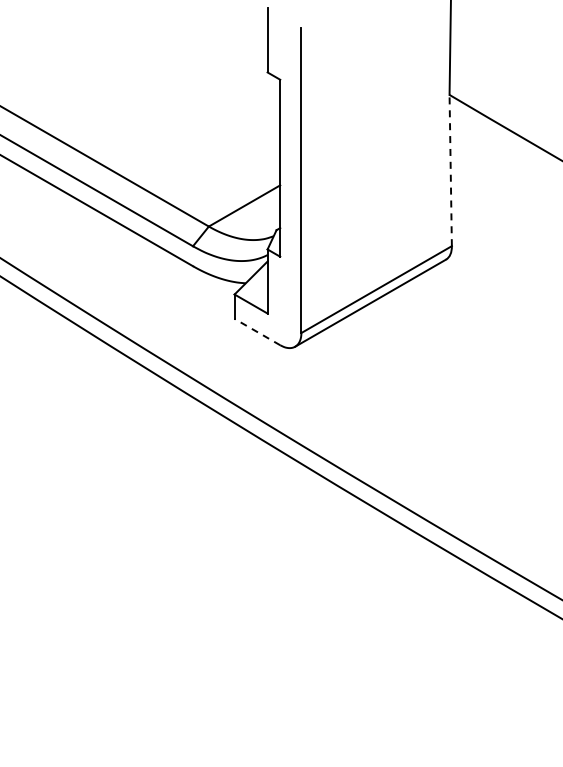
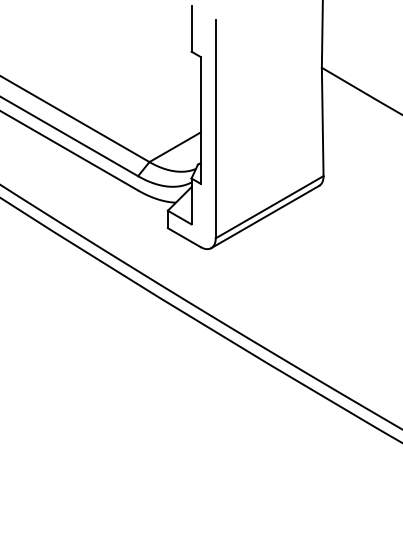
line: (450, 170) -> (322, 121), dashed -> solid
line: (257, 331) -> (184, 237), dashed -> solid

